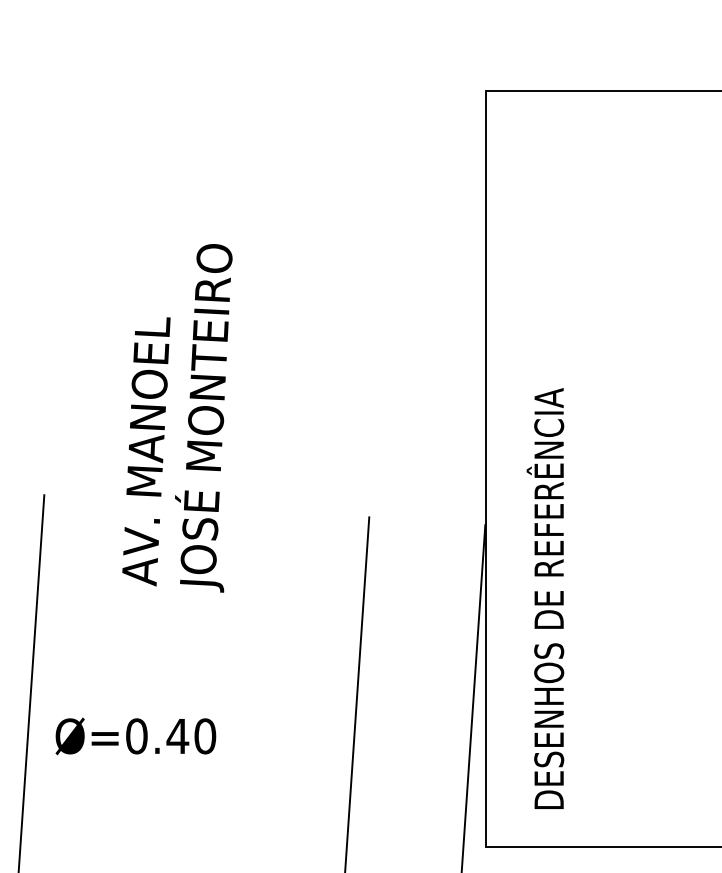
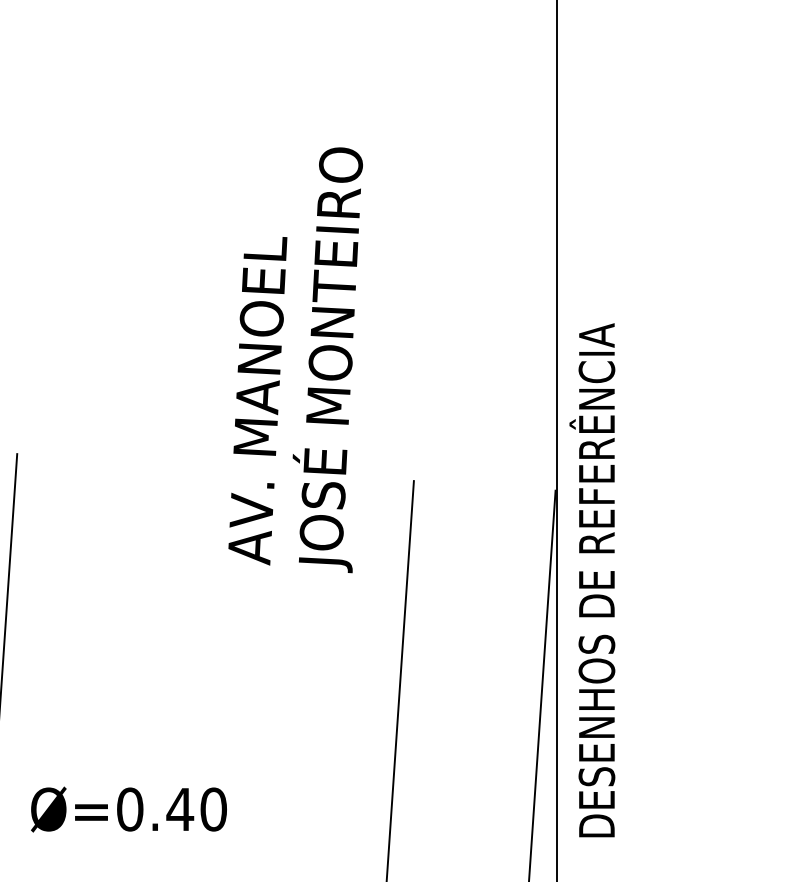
text: (177, 418) -> (295, 360), moved
text: (545, 598) -> (592, 580), moved
text: (135, 736) -> (128, 809), moved

